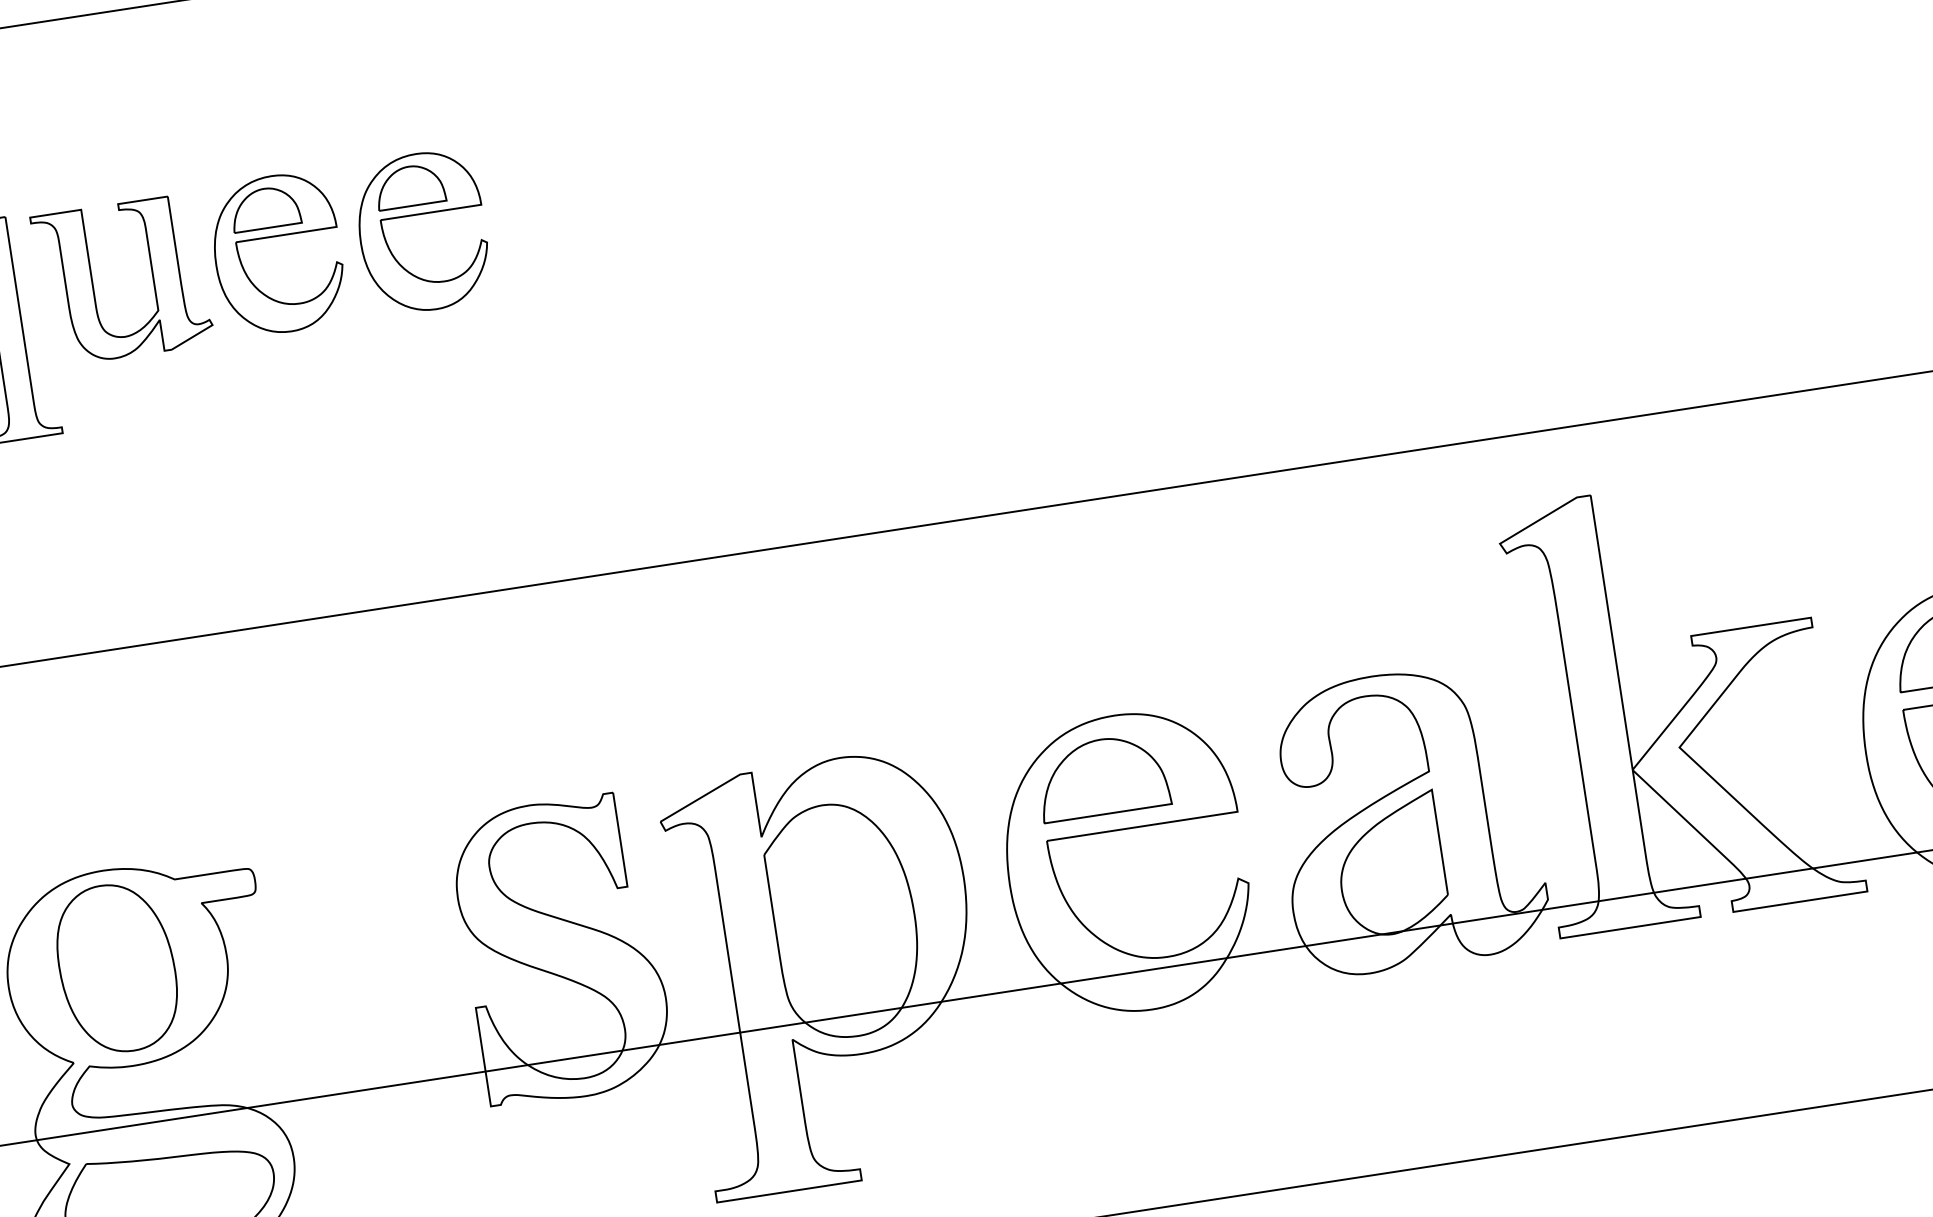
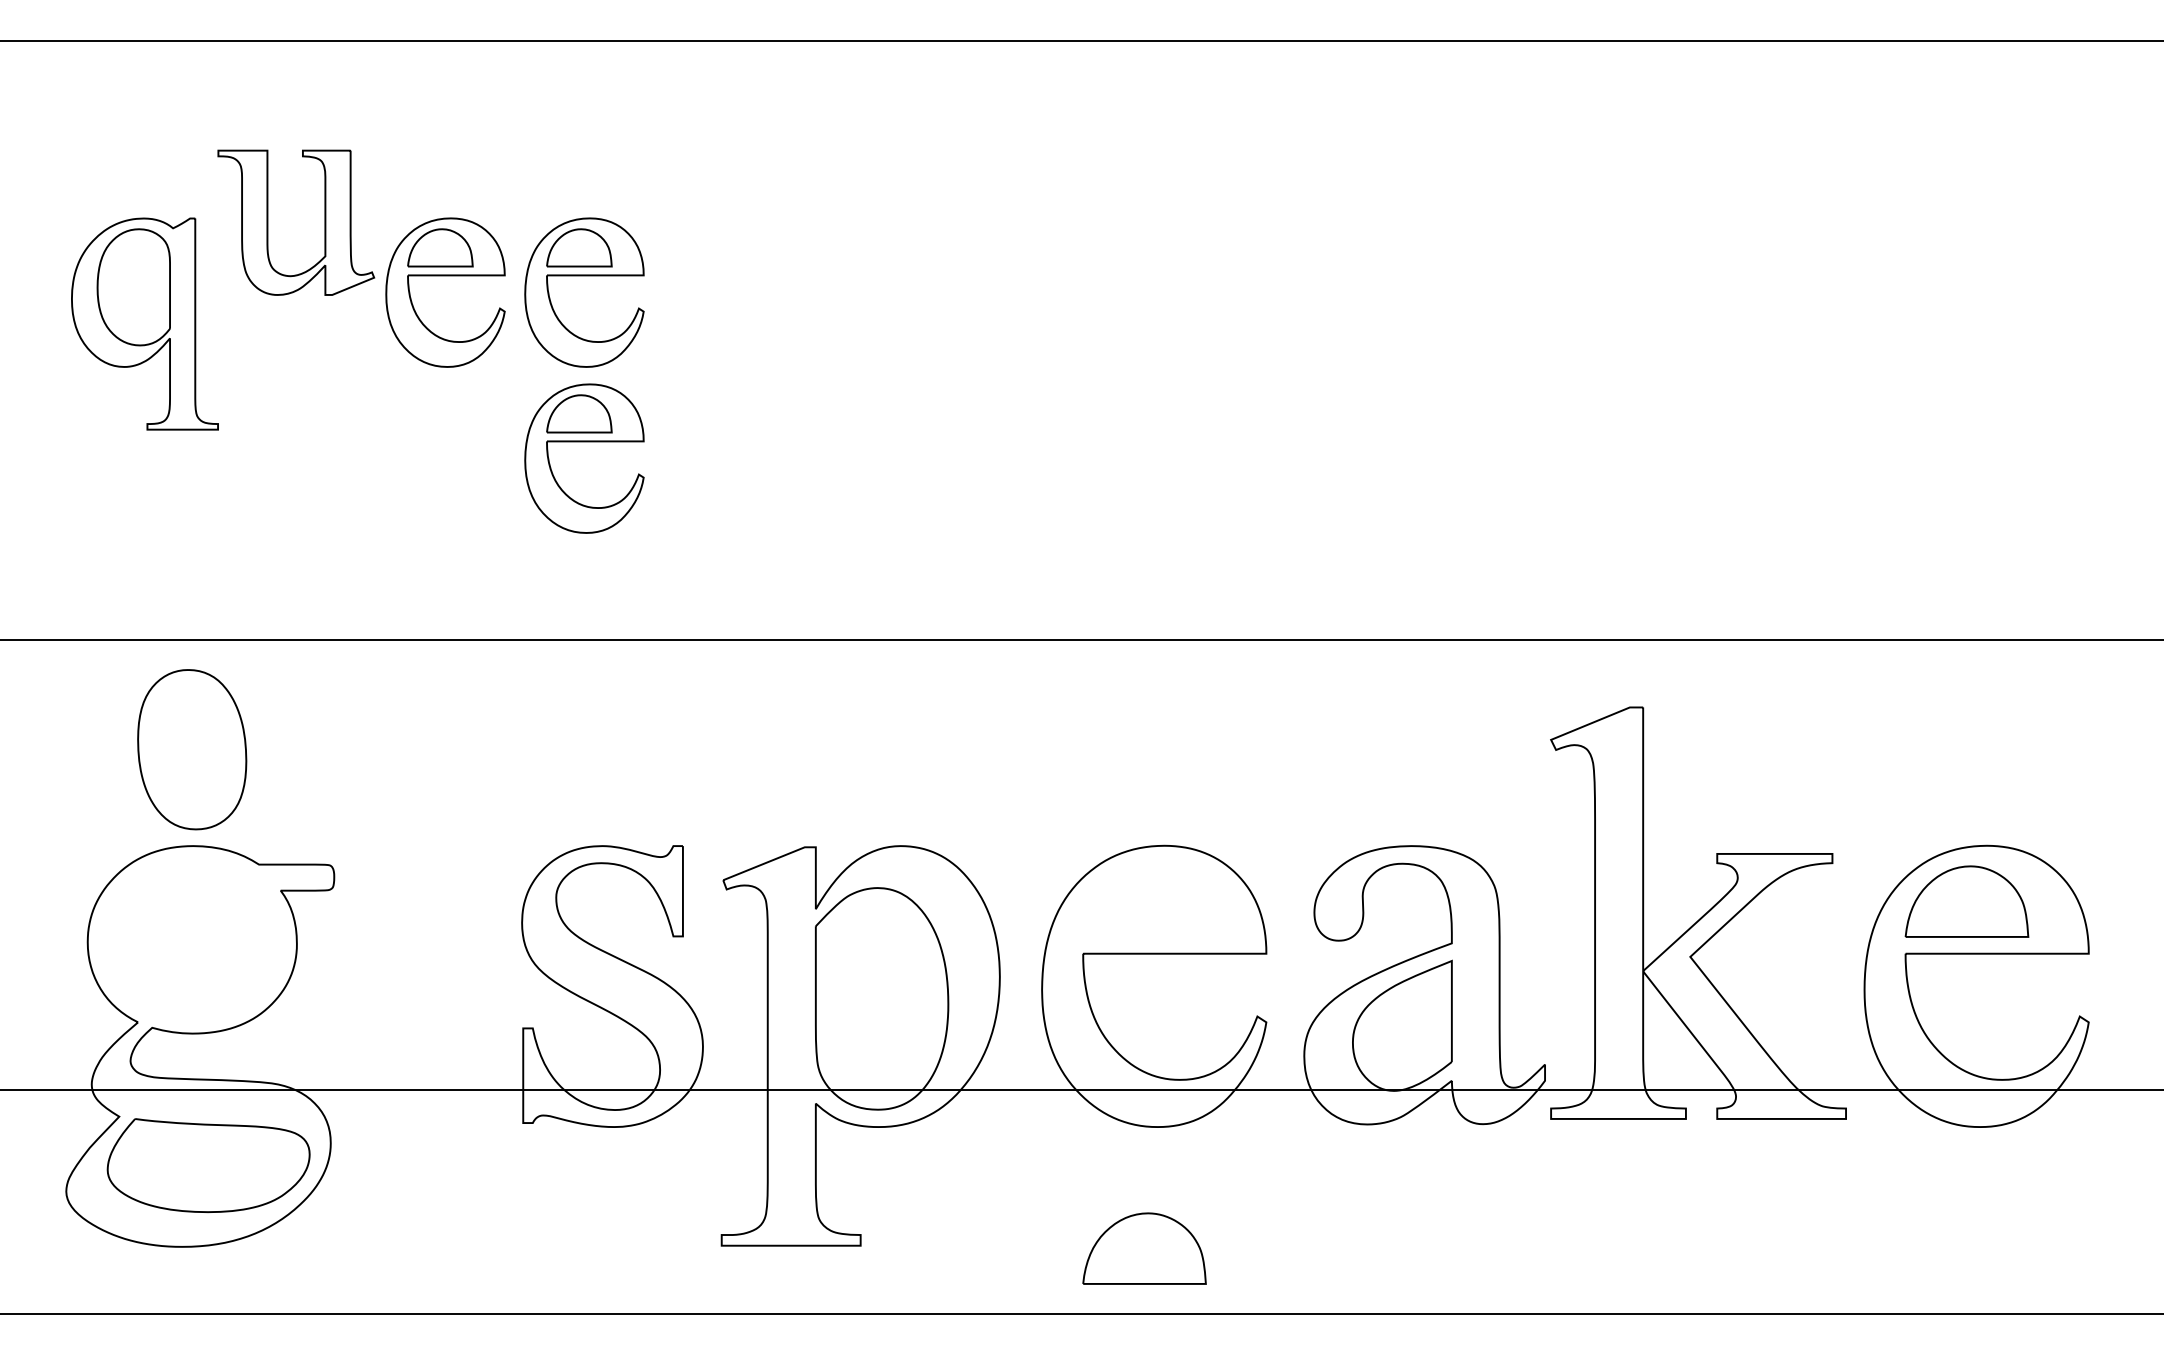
part: (93, 284) -> (268, 222), moved
part: (446, 388) -> (584, 442), added
part: (1102, 776) -> (1144, 1248), moved
part: (117, 968) -> (192, 749), moved

